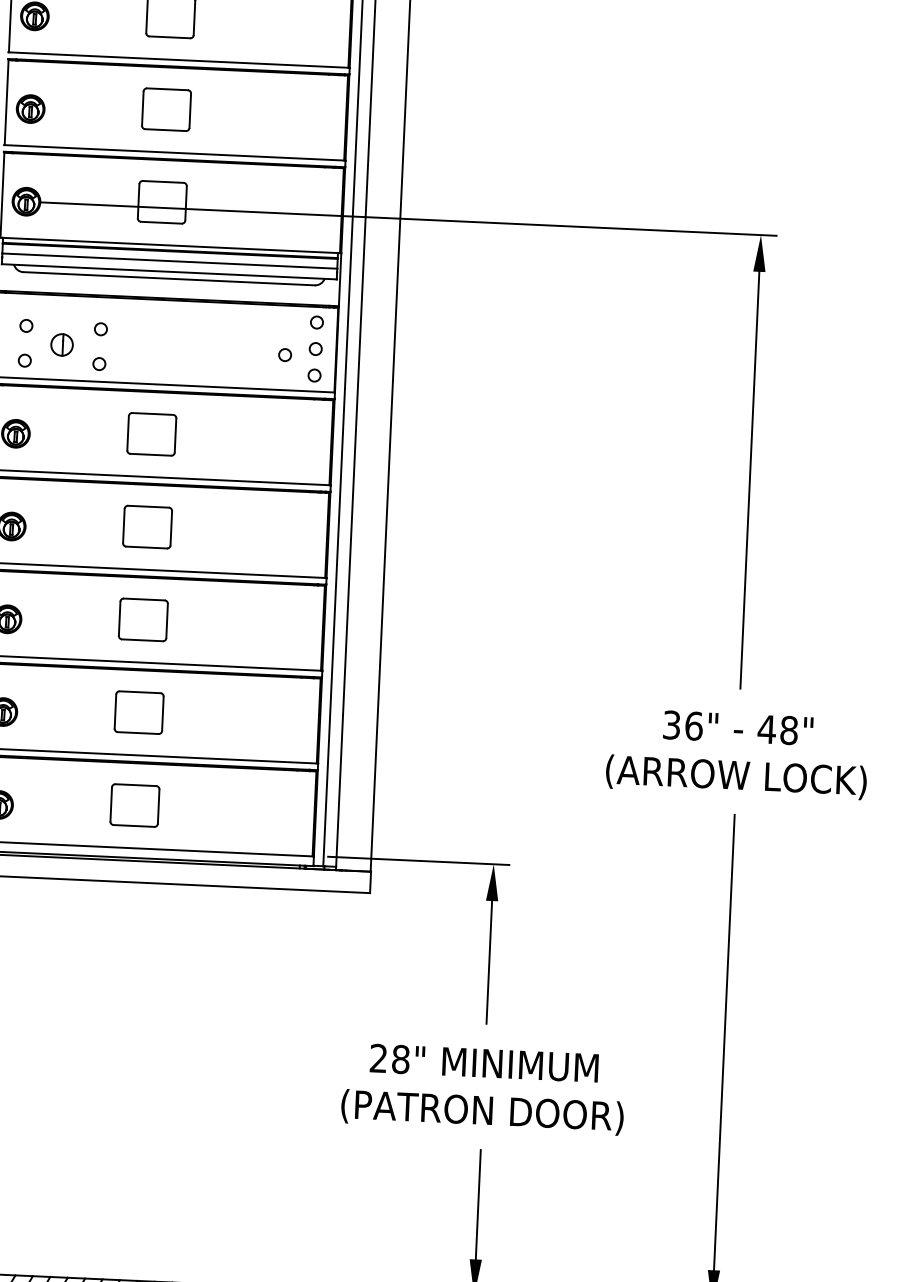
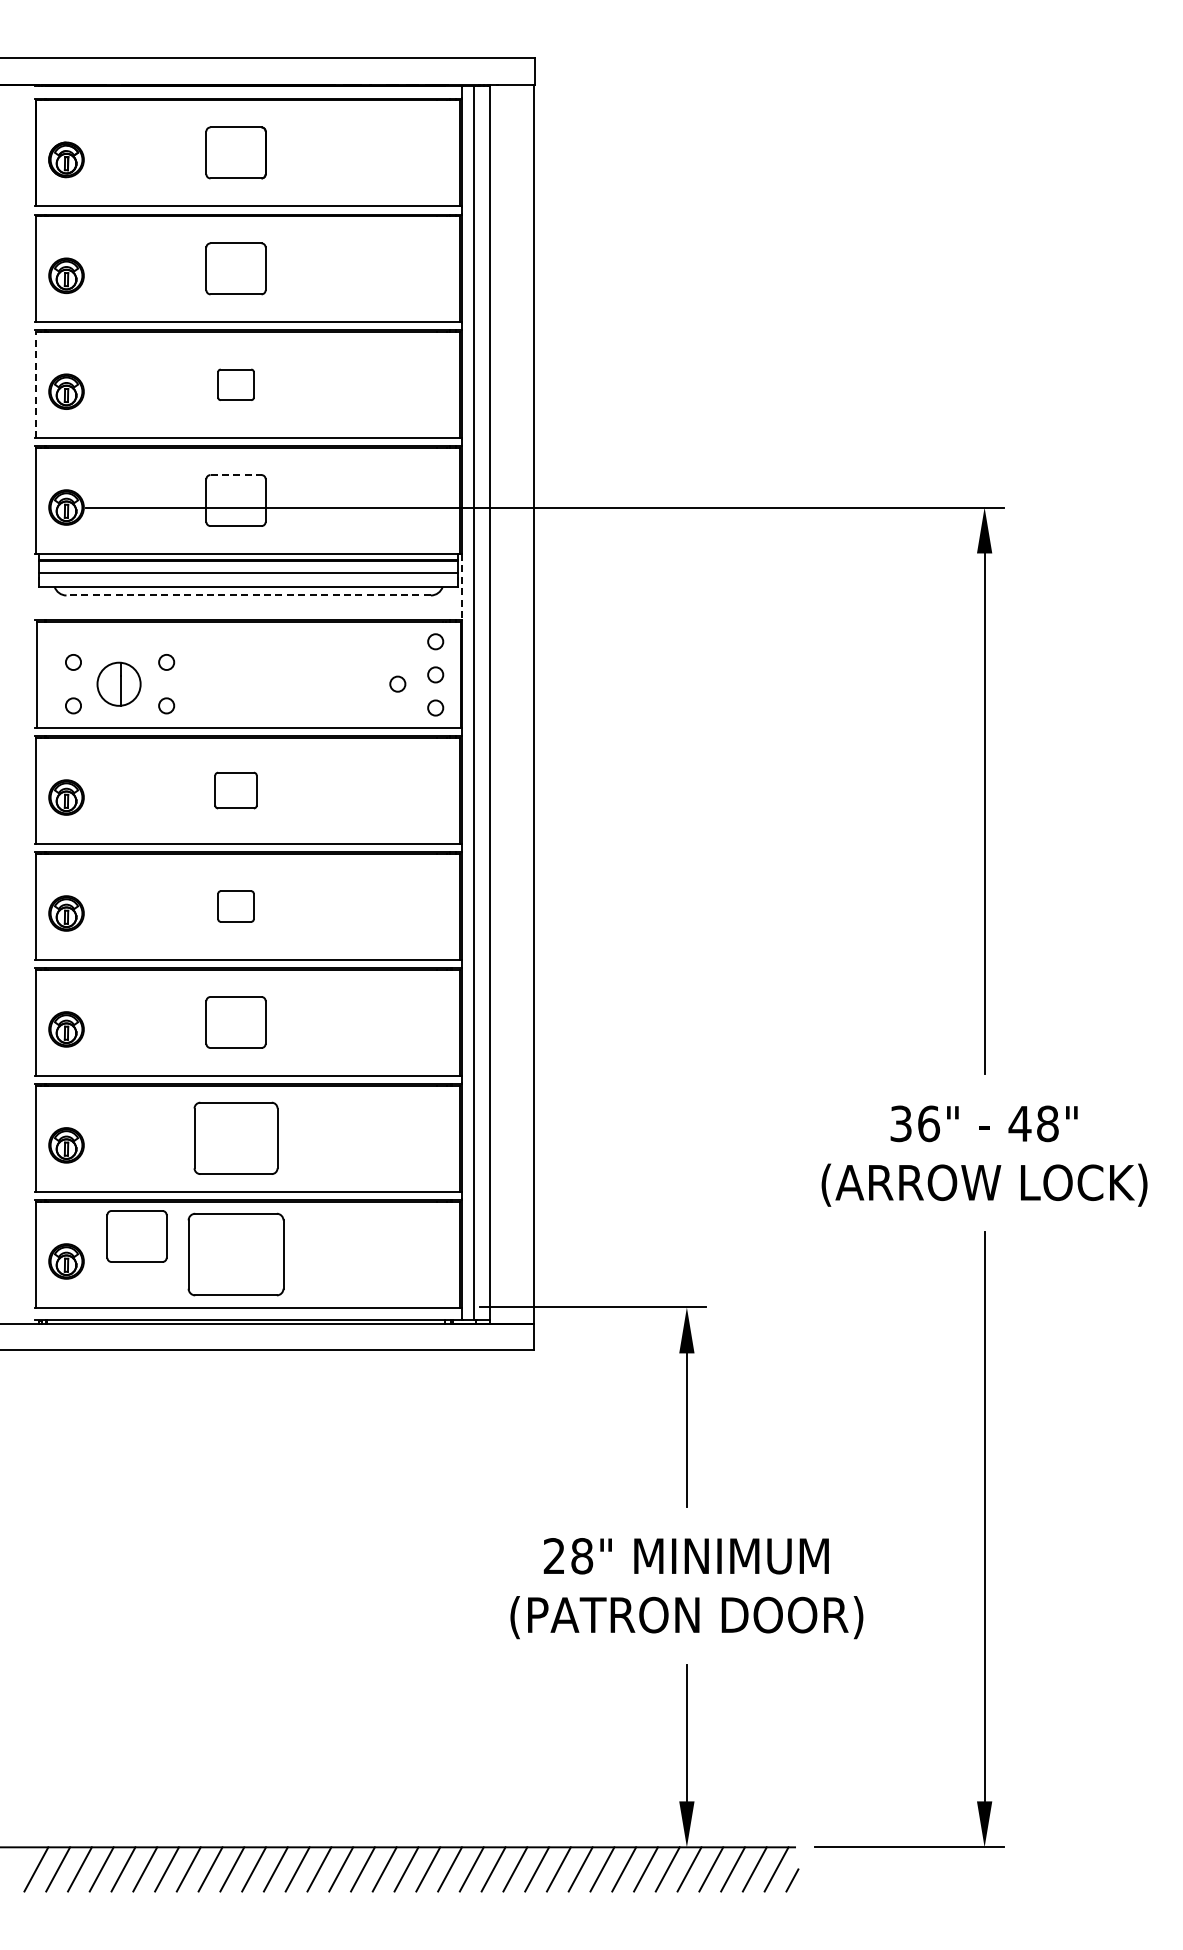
line: (6, 102) -> (36, 384), solid -> dashed
part: (166, 109) -> (235, 384), size x0.6
line: (163, 182) -> (236, 475), solid -> dashed
line: (168, 278) -> (248, 595), solid -> dashed
line: (340, 279) -> (462, 586), solid -> dashed
part: (61, 344) -> (118, 683), size x1.6
part: (151, 434) -> (235, 790), size x0.7
part: (147, 527) -> (235, 906), size x0.6
part: (138, 712) -> (235, 1138), size x1.4
part: (55, 787) -> (136, 1236), added
part: (134, 805) -> (235, 1254), size x1.6

